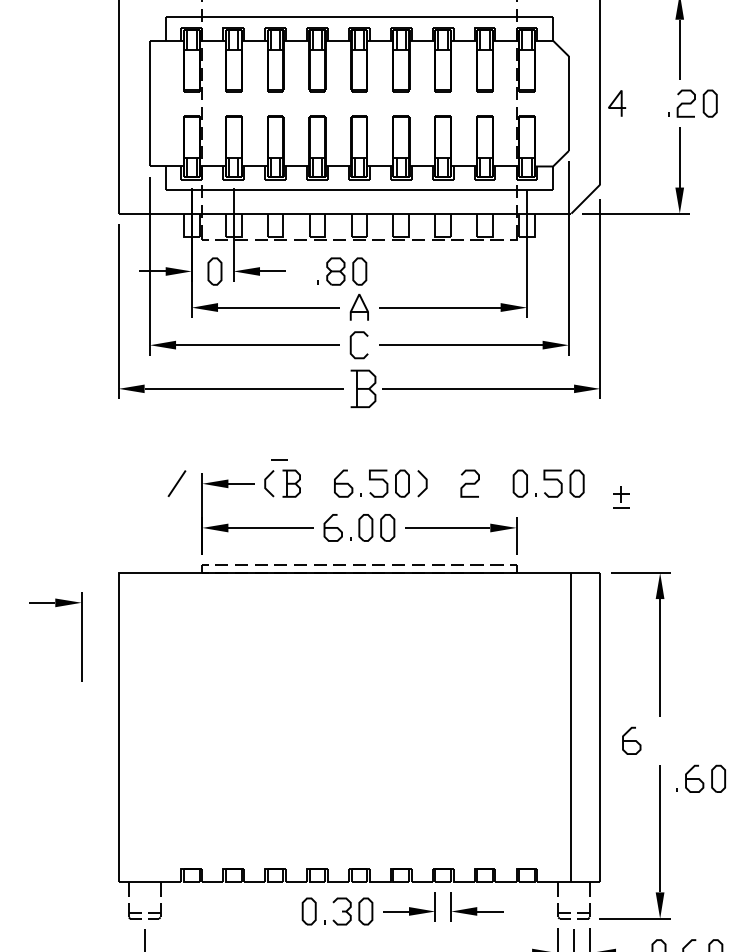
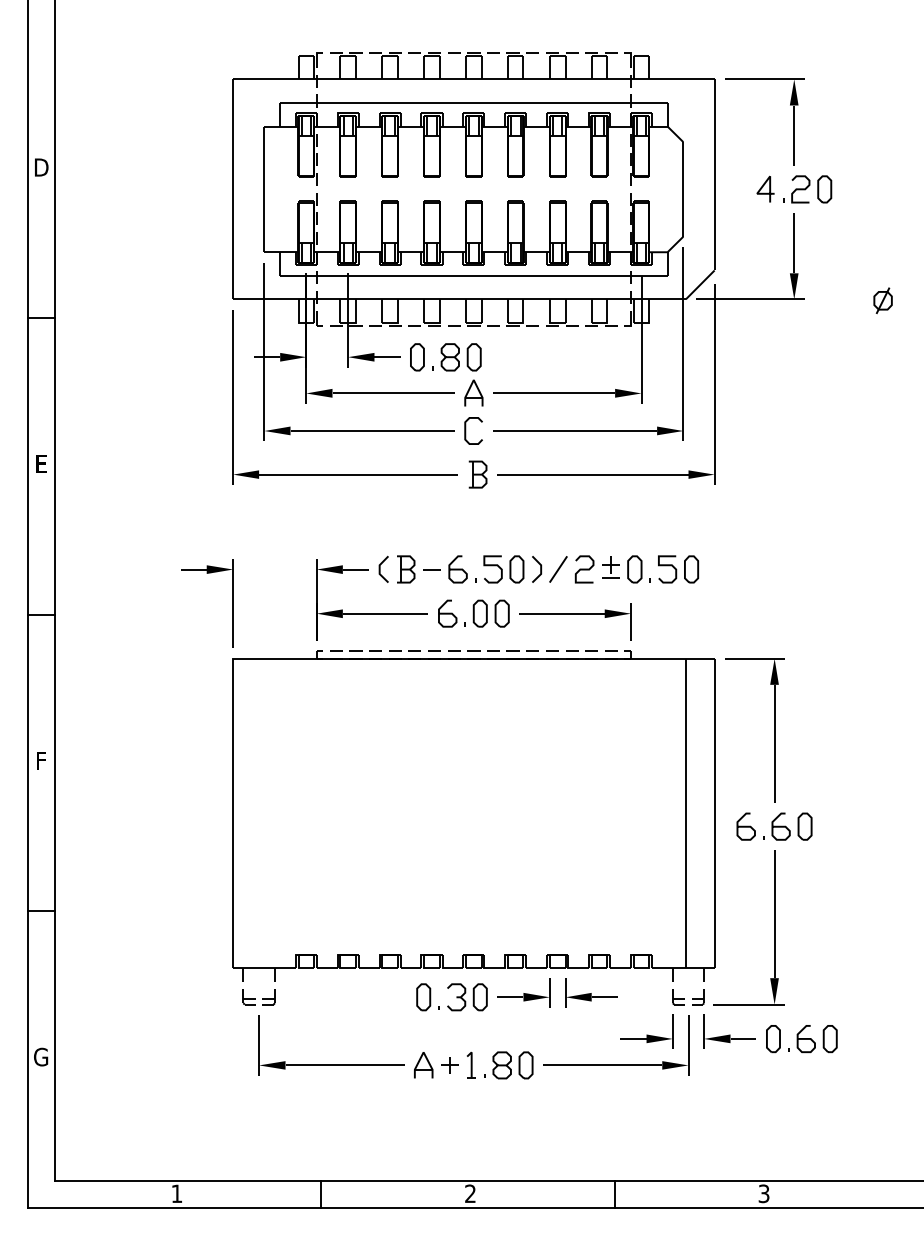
line: (615, 100) -> (763, 186), moved
part: (215, 271) -> (417, 357), moved
part: (363, 388) -> (477, 474), size x0.71
line: (279, 459) -> (431, 569), moved
line: (177, 483) -> (558, 569), moved
part: (621, 496) -> (610, 567), moved
part: (81, 636) -> (232, 603), moved
part: (701, 778) -> (787, 826), moved

